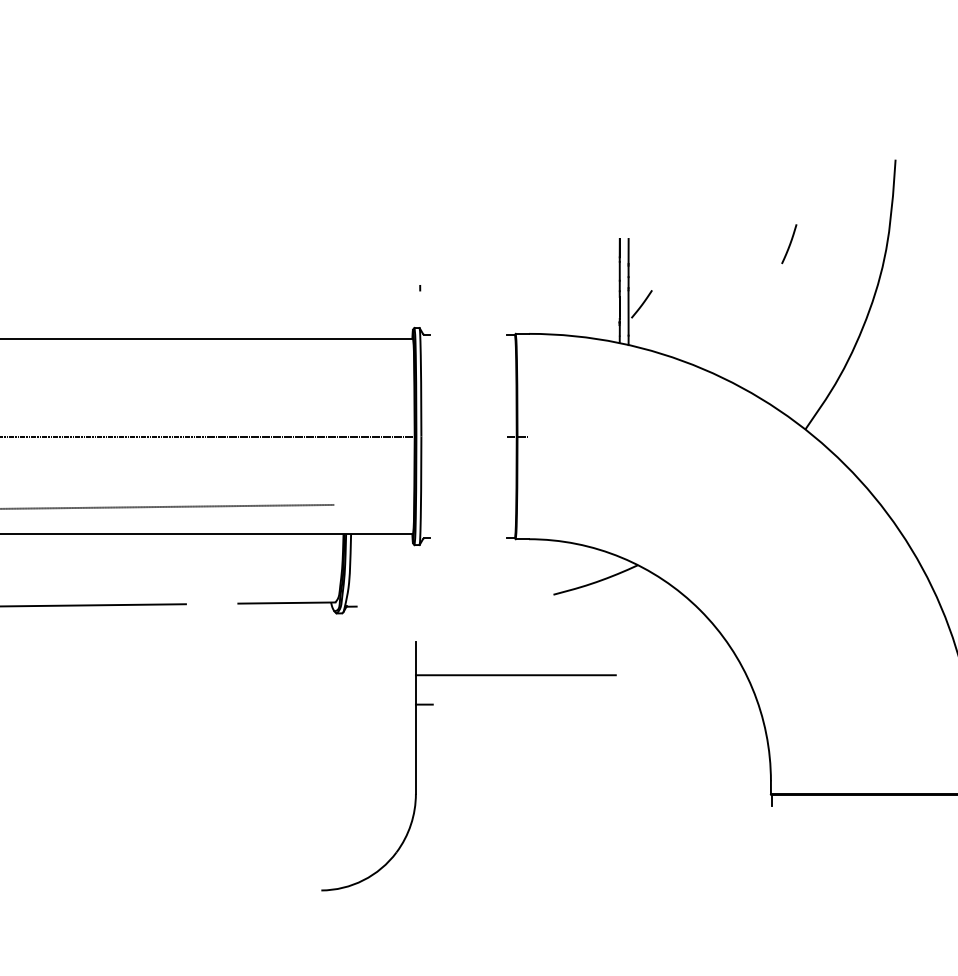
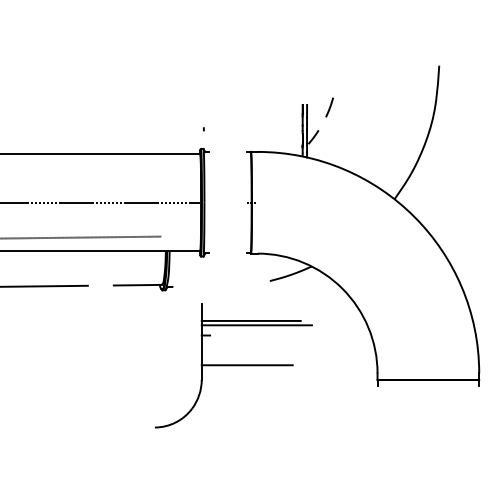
line: (789, 244) -> (329, 107), moved
line: (526, 684) -> (256, 325), added
line: (506, 765) -> (246, 365), added

